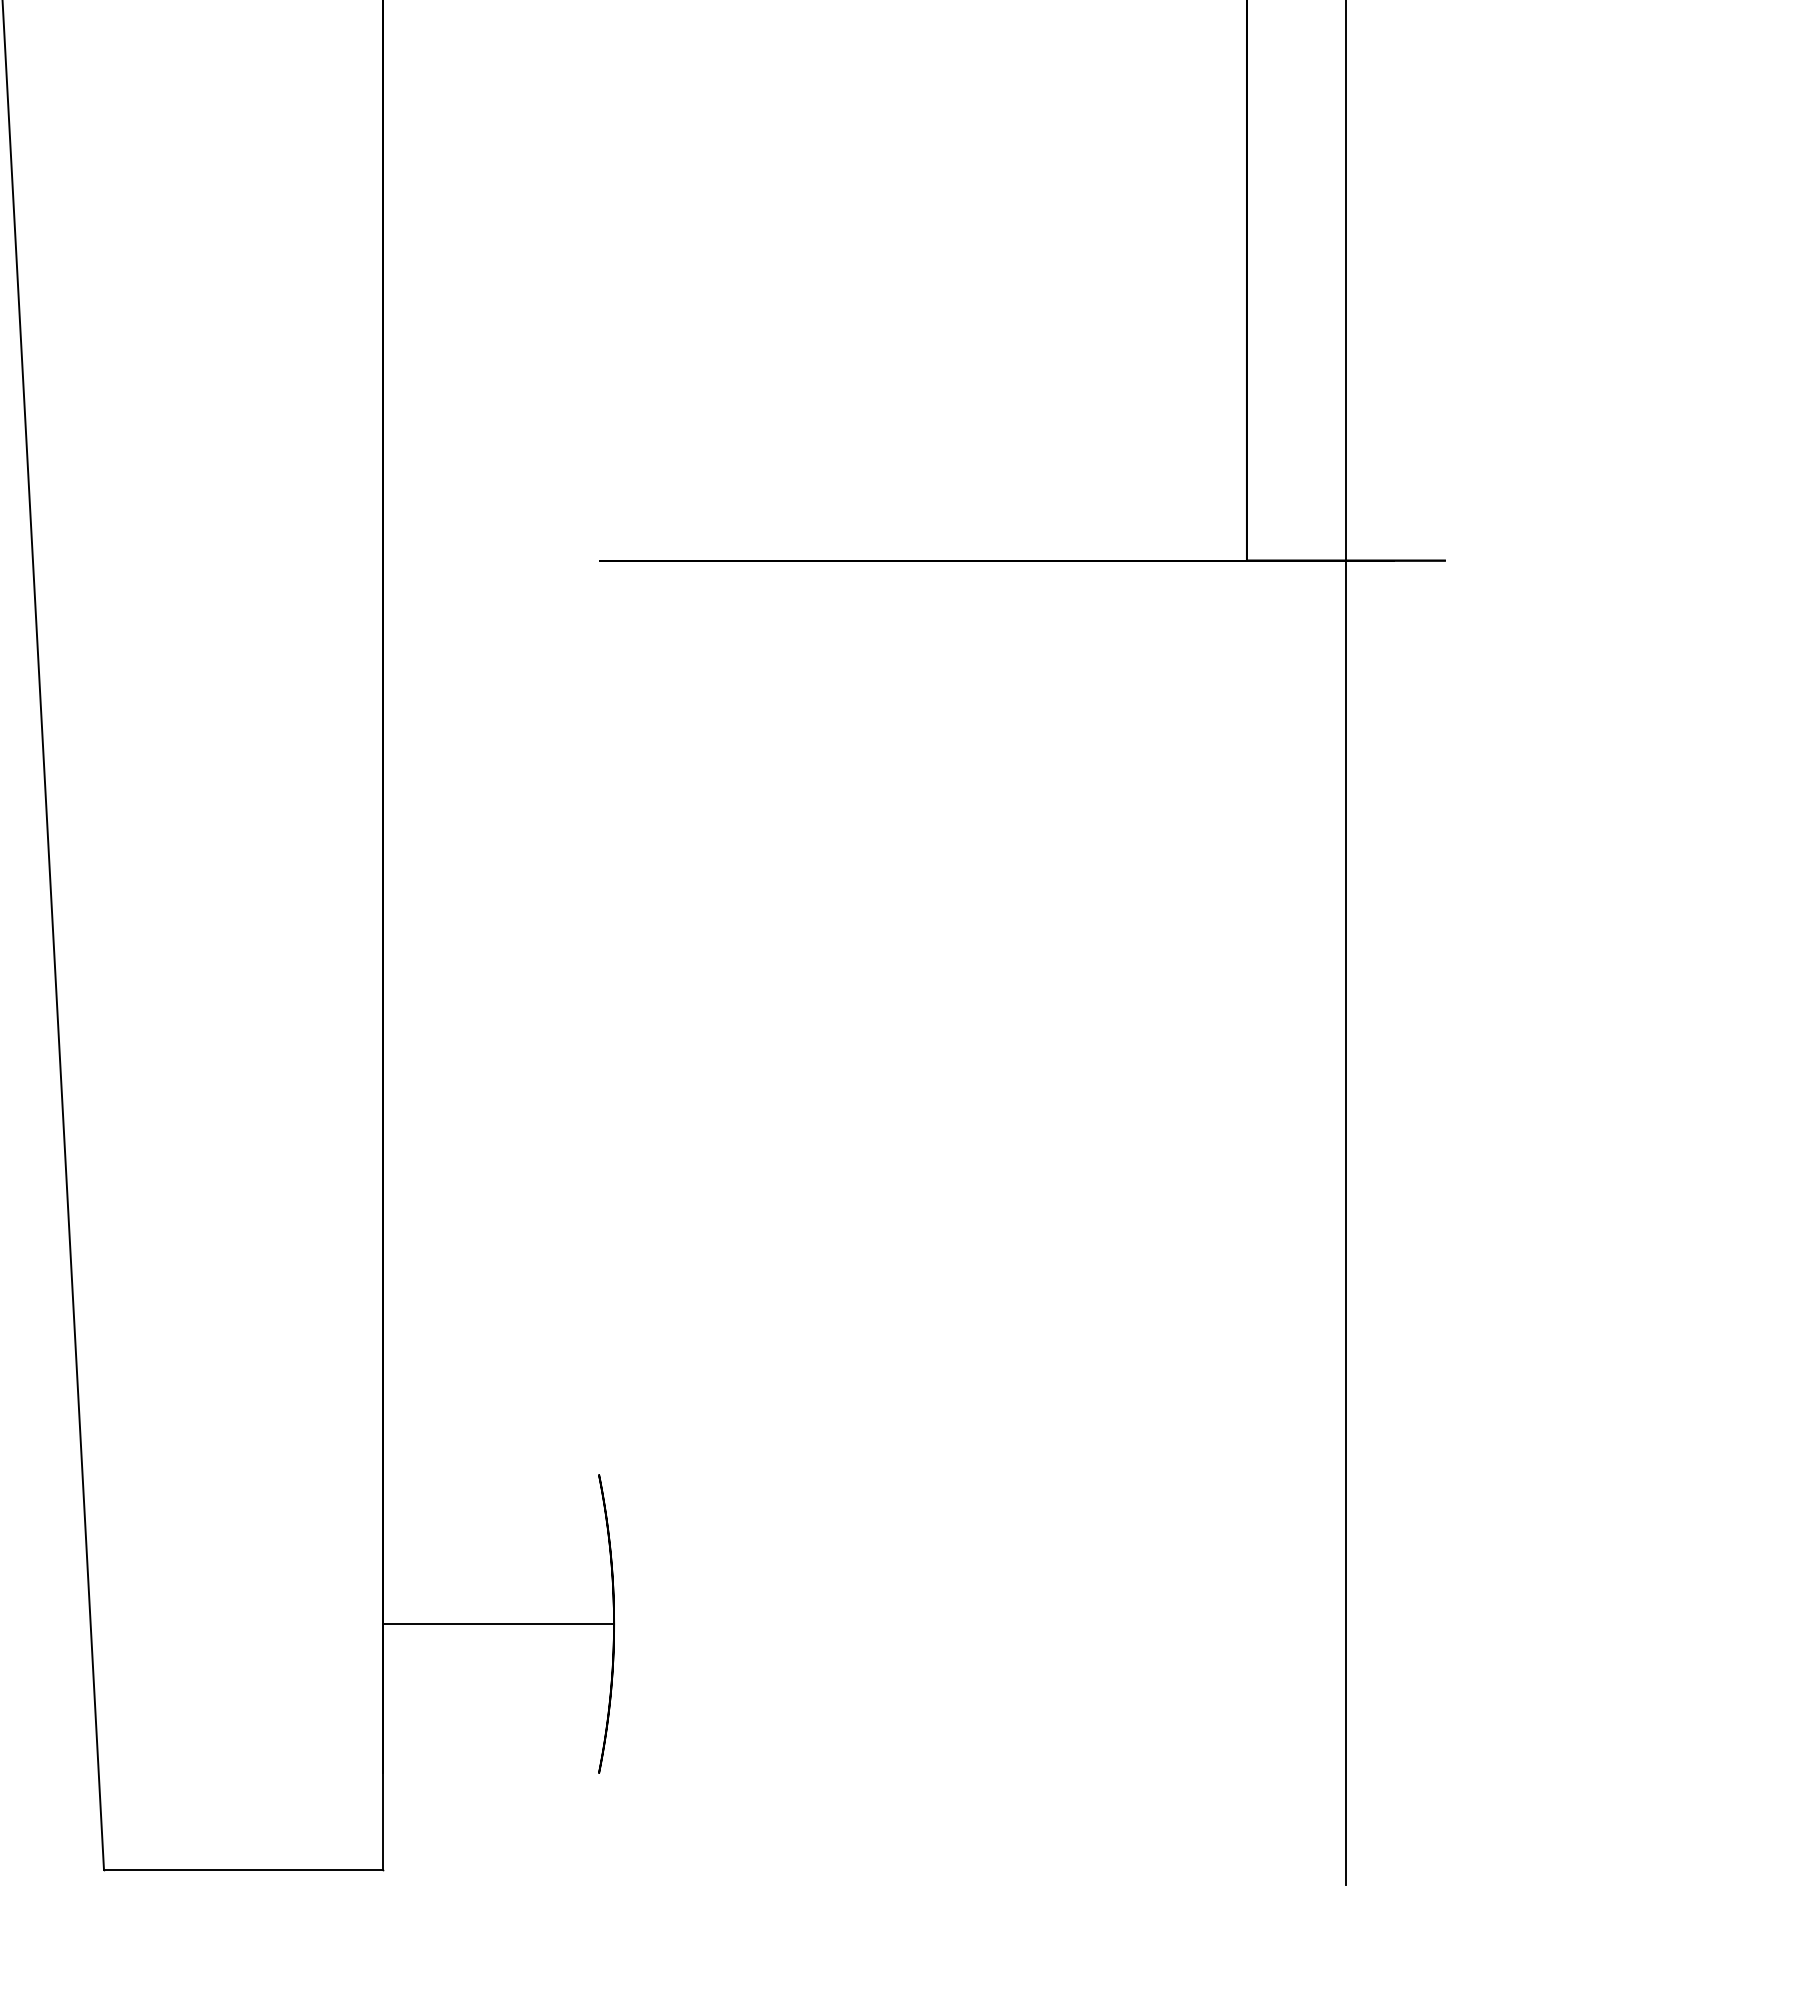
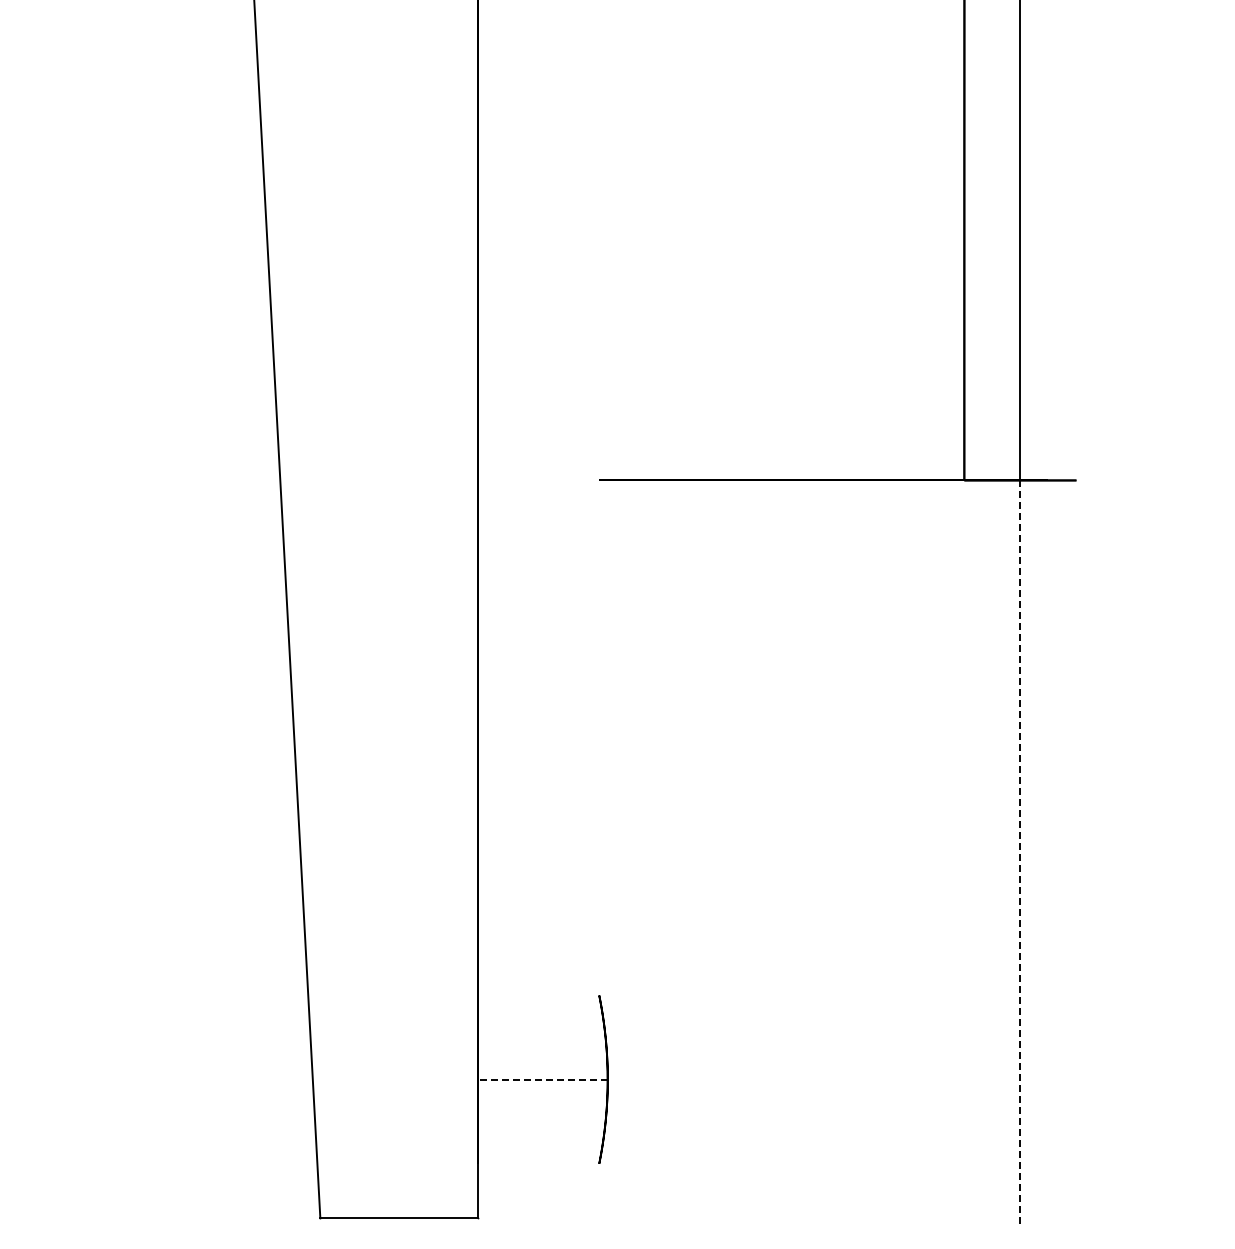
line: (1346, 1224) -> (1020, 854), solid -> dashed
line: (498, 1623) -> (542, 1079), solid -> dashed

